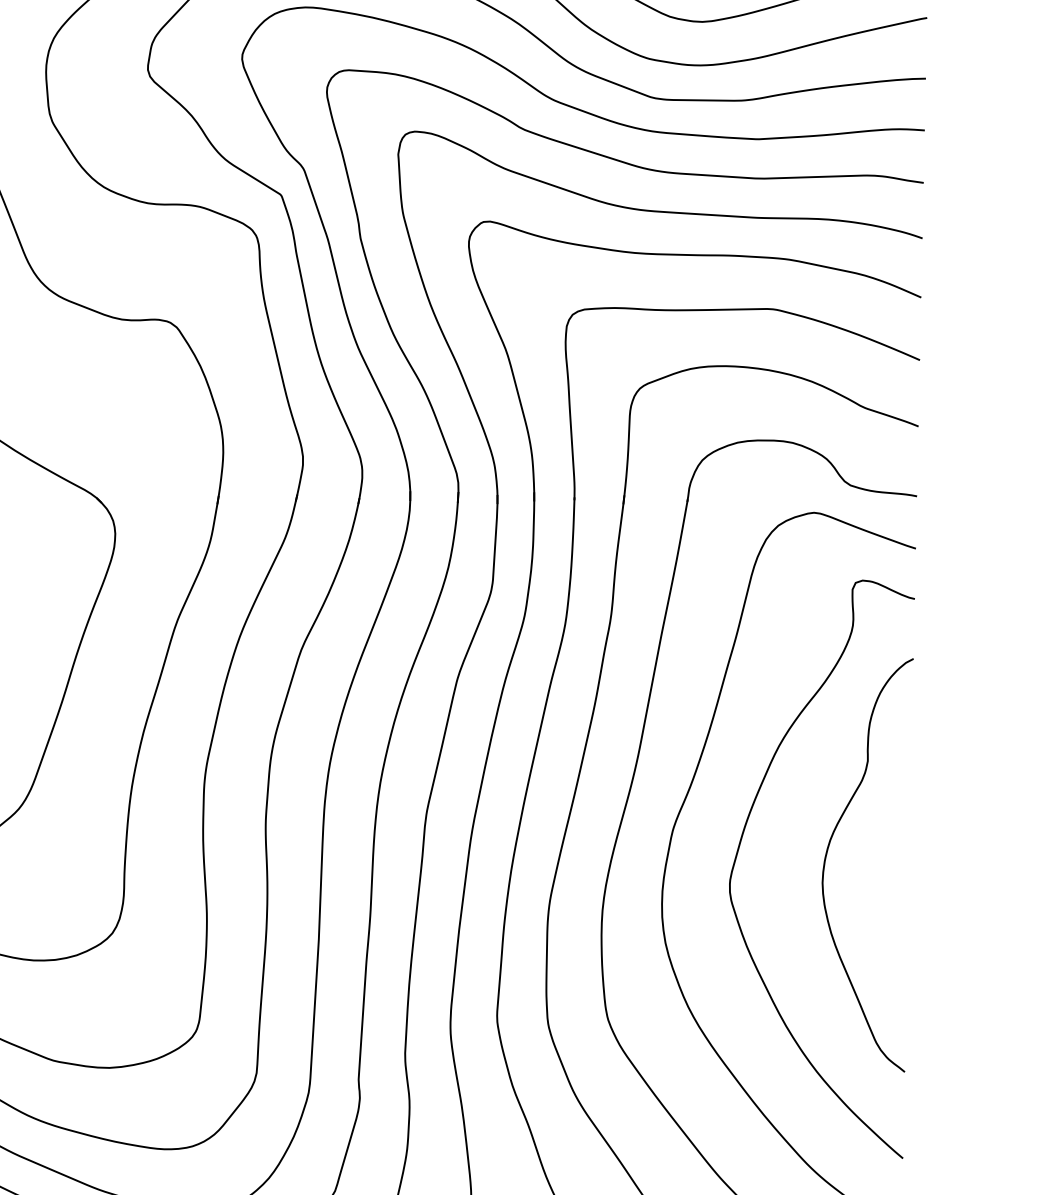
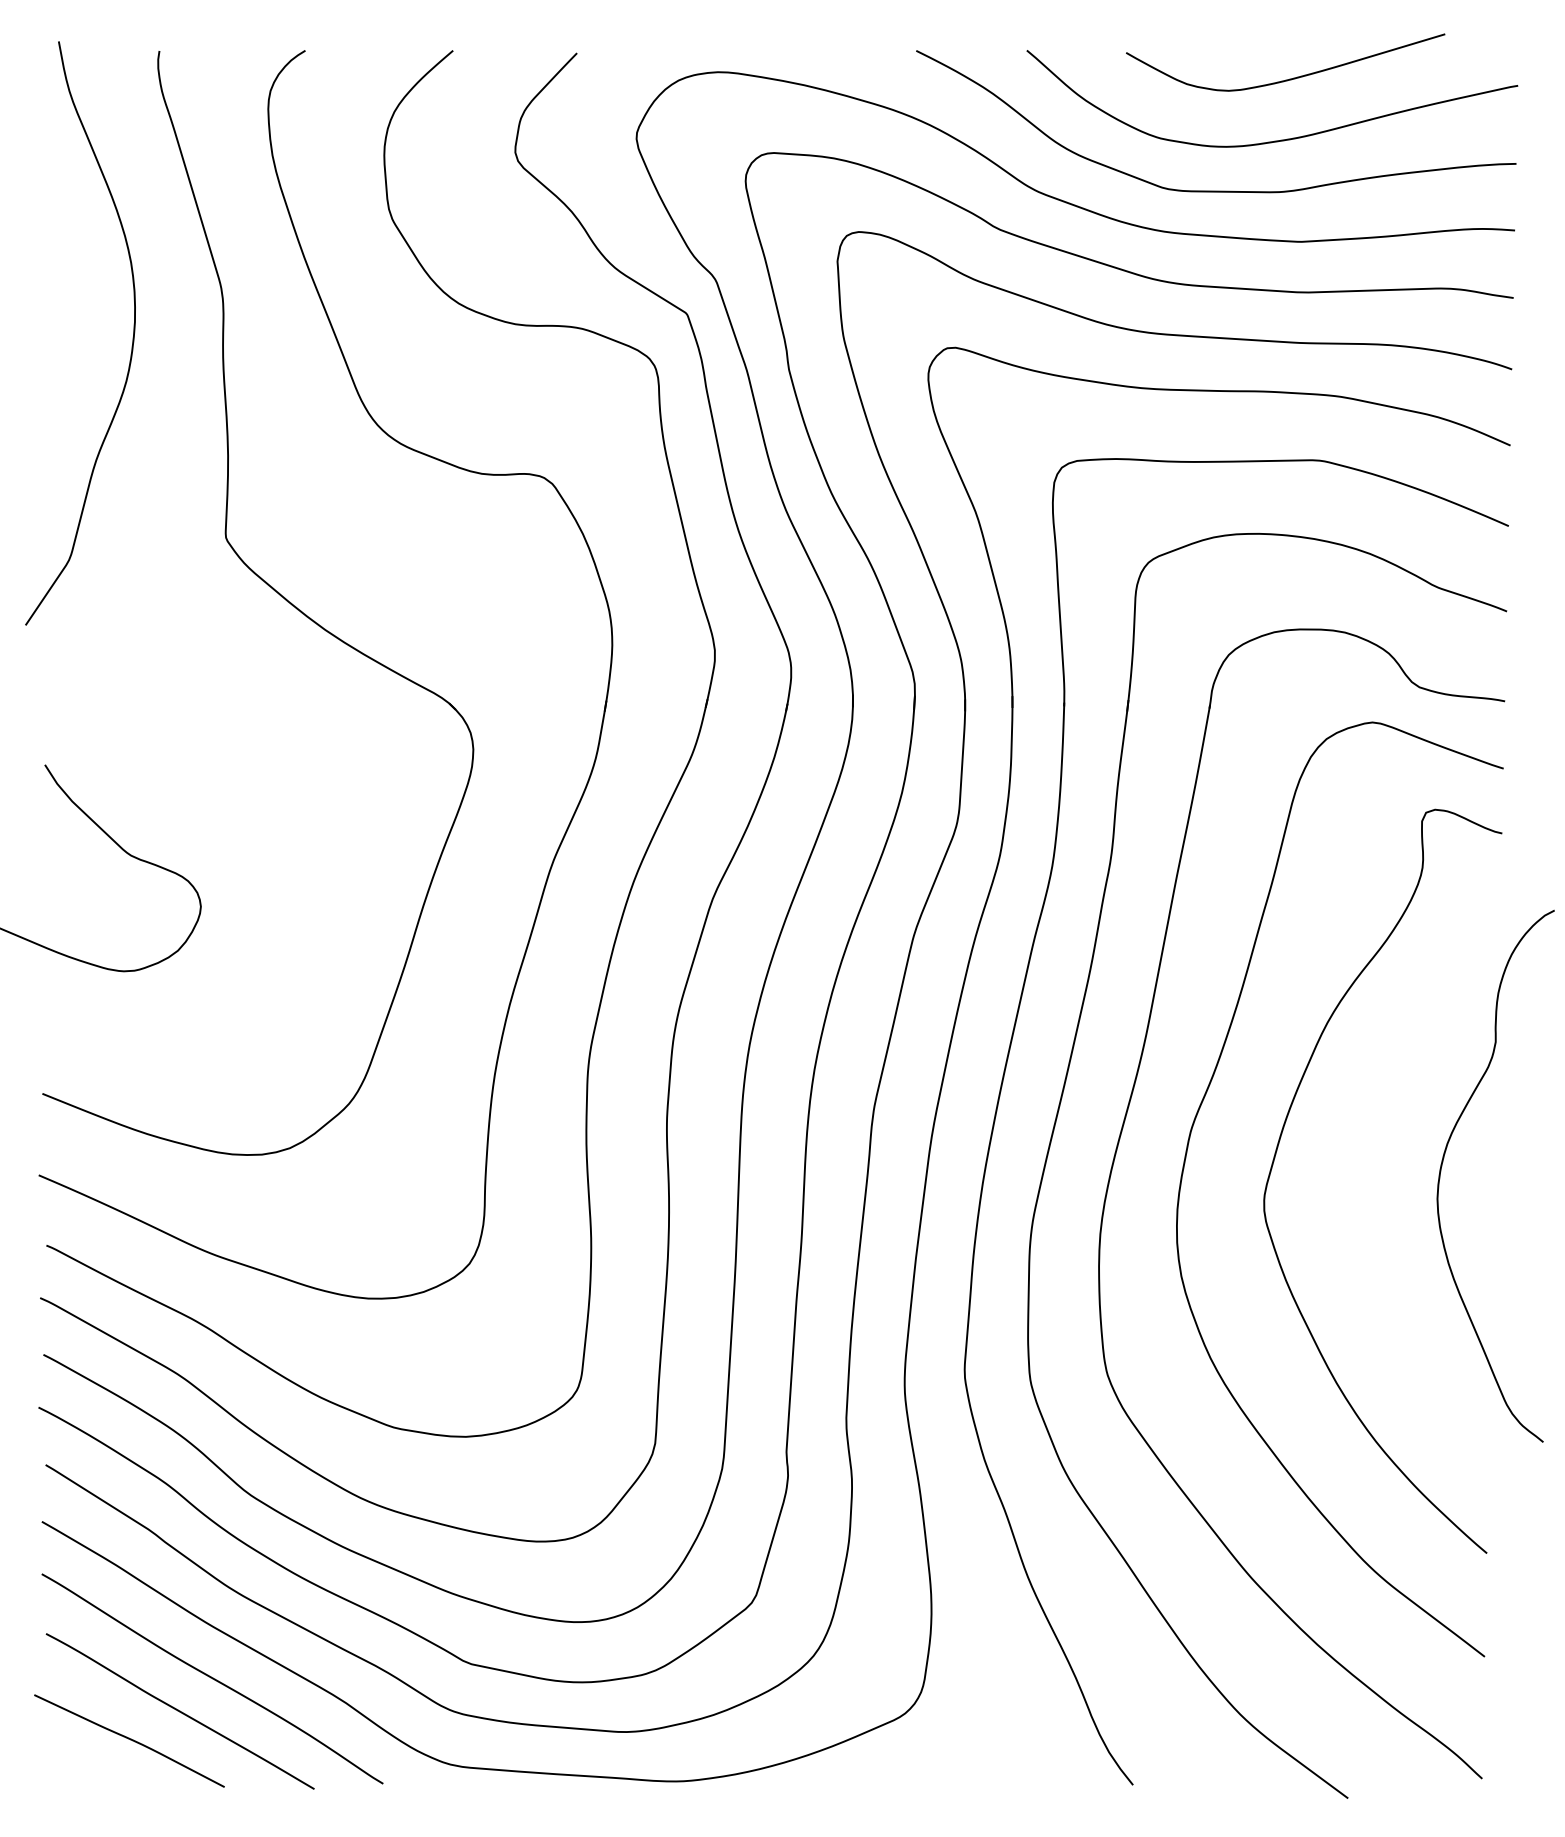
curve: (827, 854) -> (1443, 1162), moved

